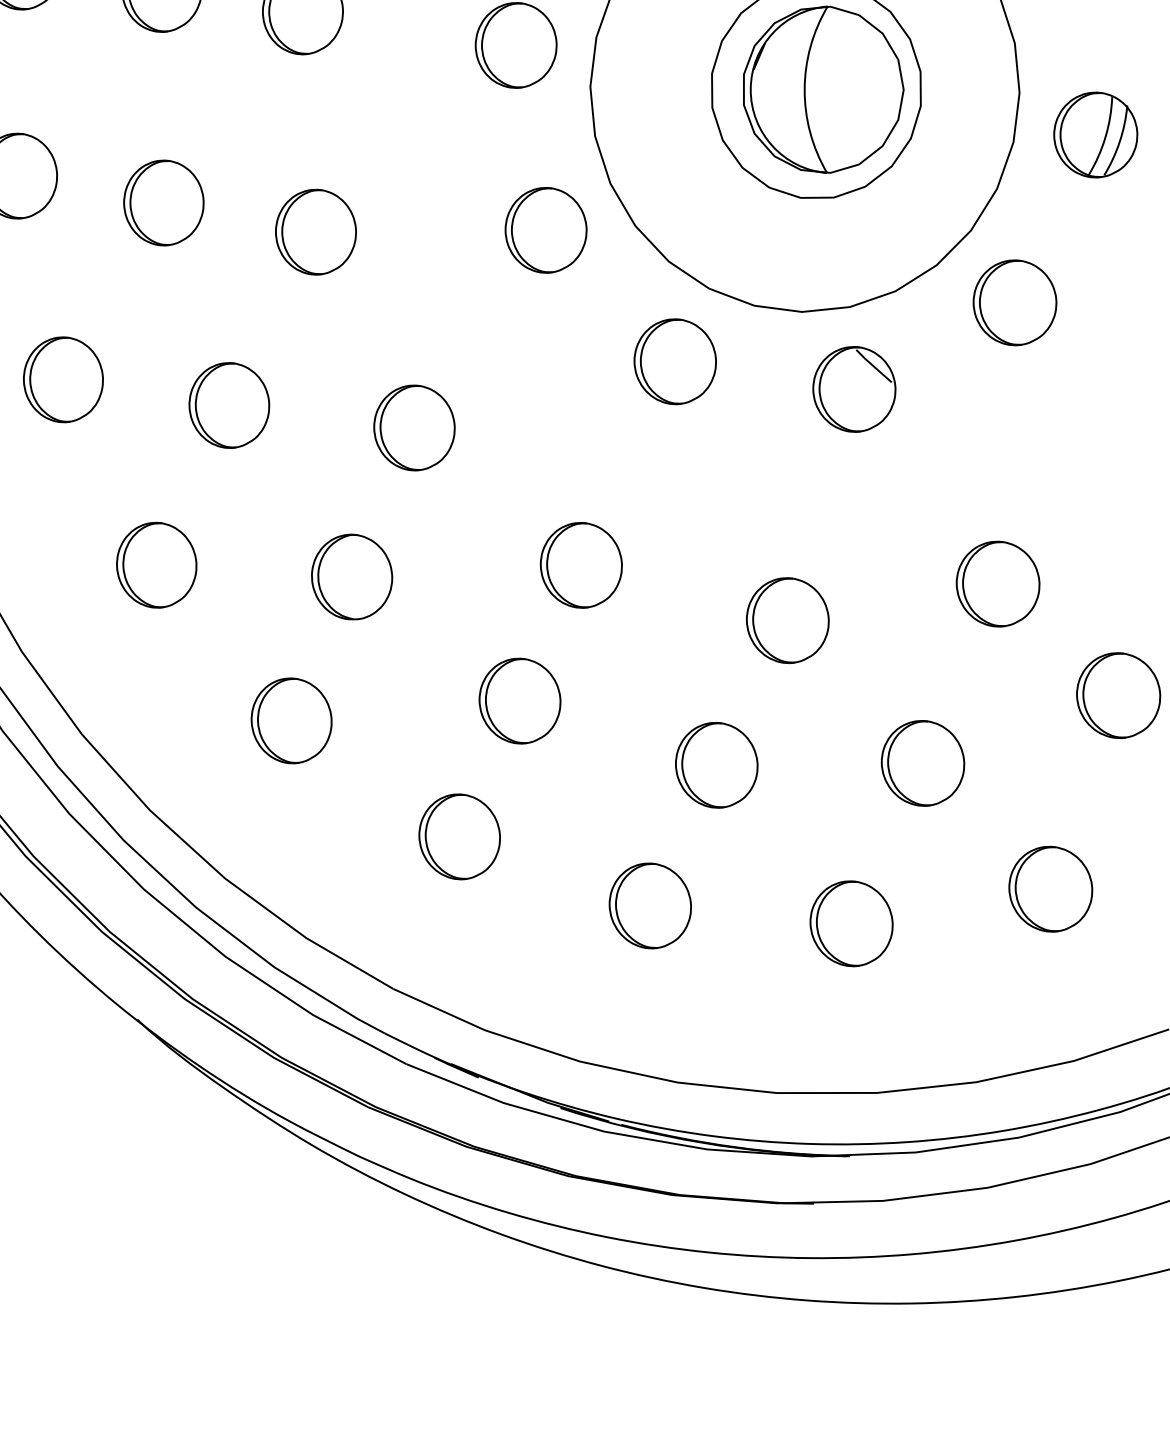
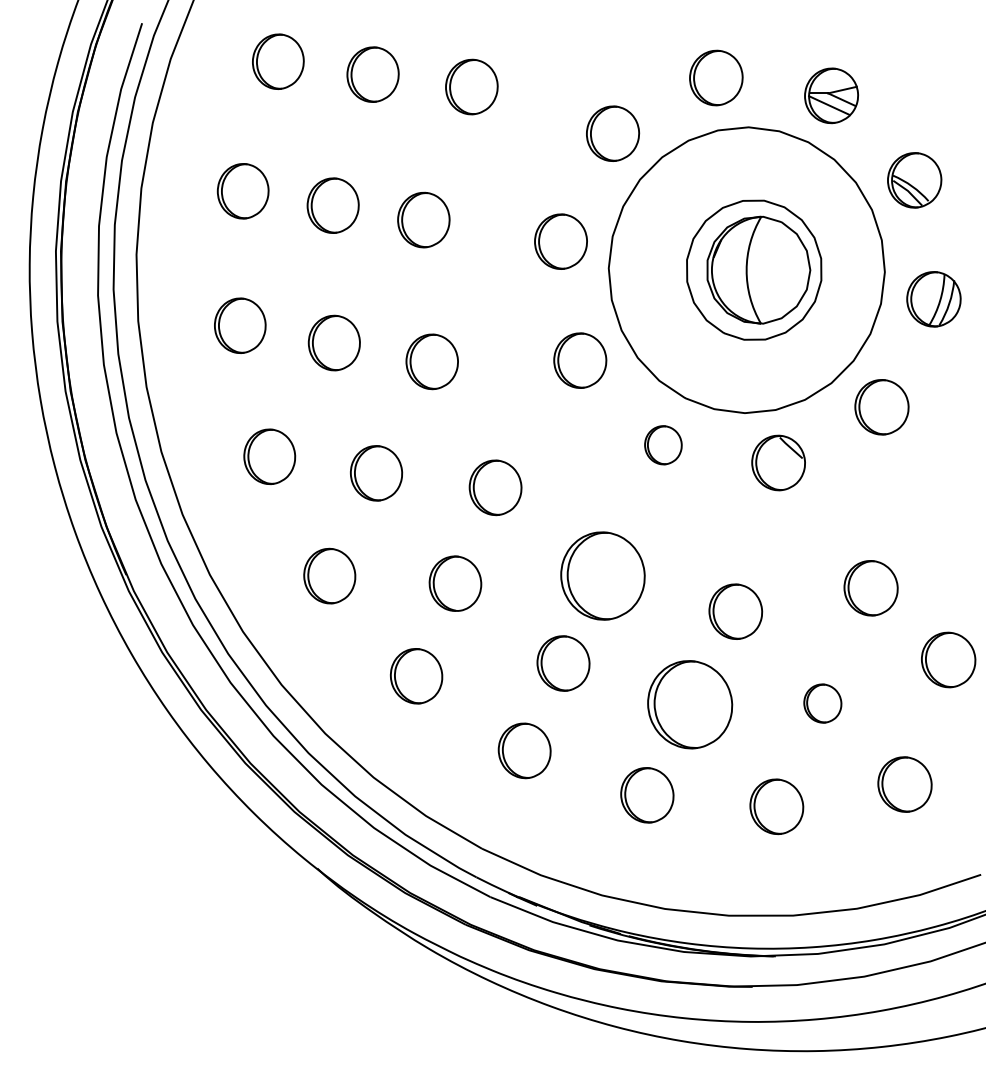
part: (675, 362) -> (663, 445), size x0.7
part: (580, 565) -> (602, 576), size x1.6
part: (922, 763) -> (822, 703), size x0.7
part: (715, 764) -> (689, 704), size x1.6

